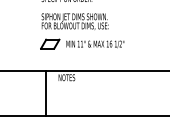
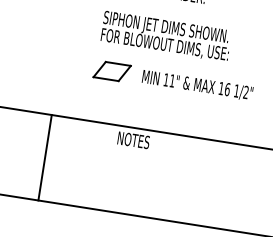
line: (45, 93) -> (44, 157), moved

